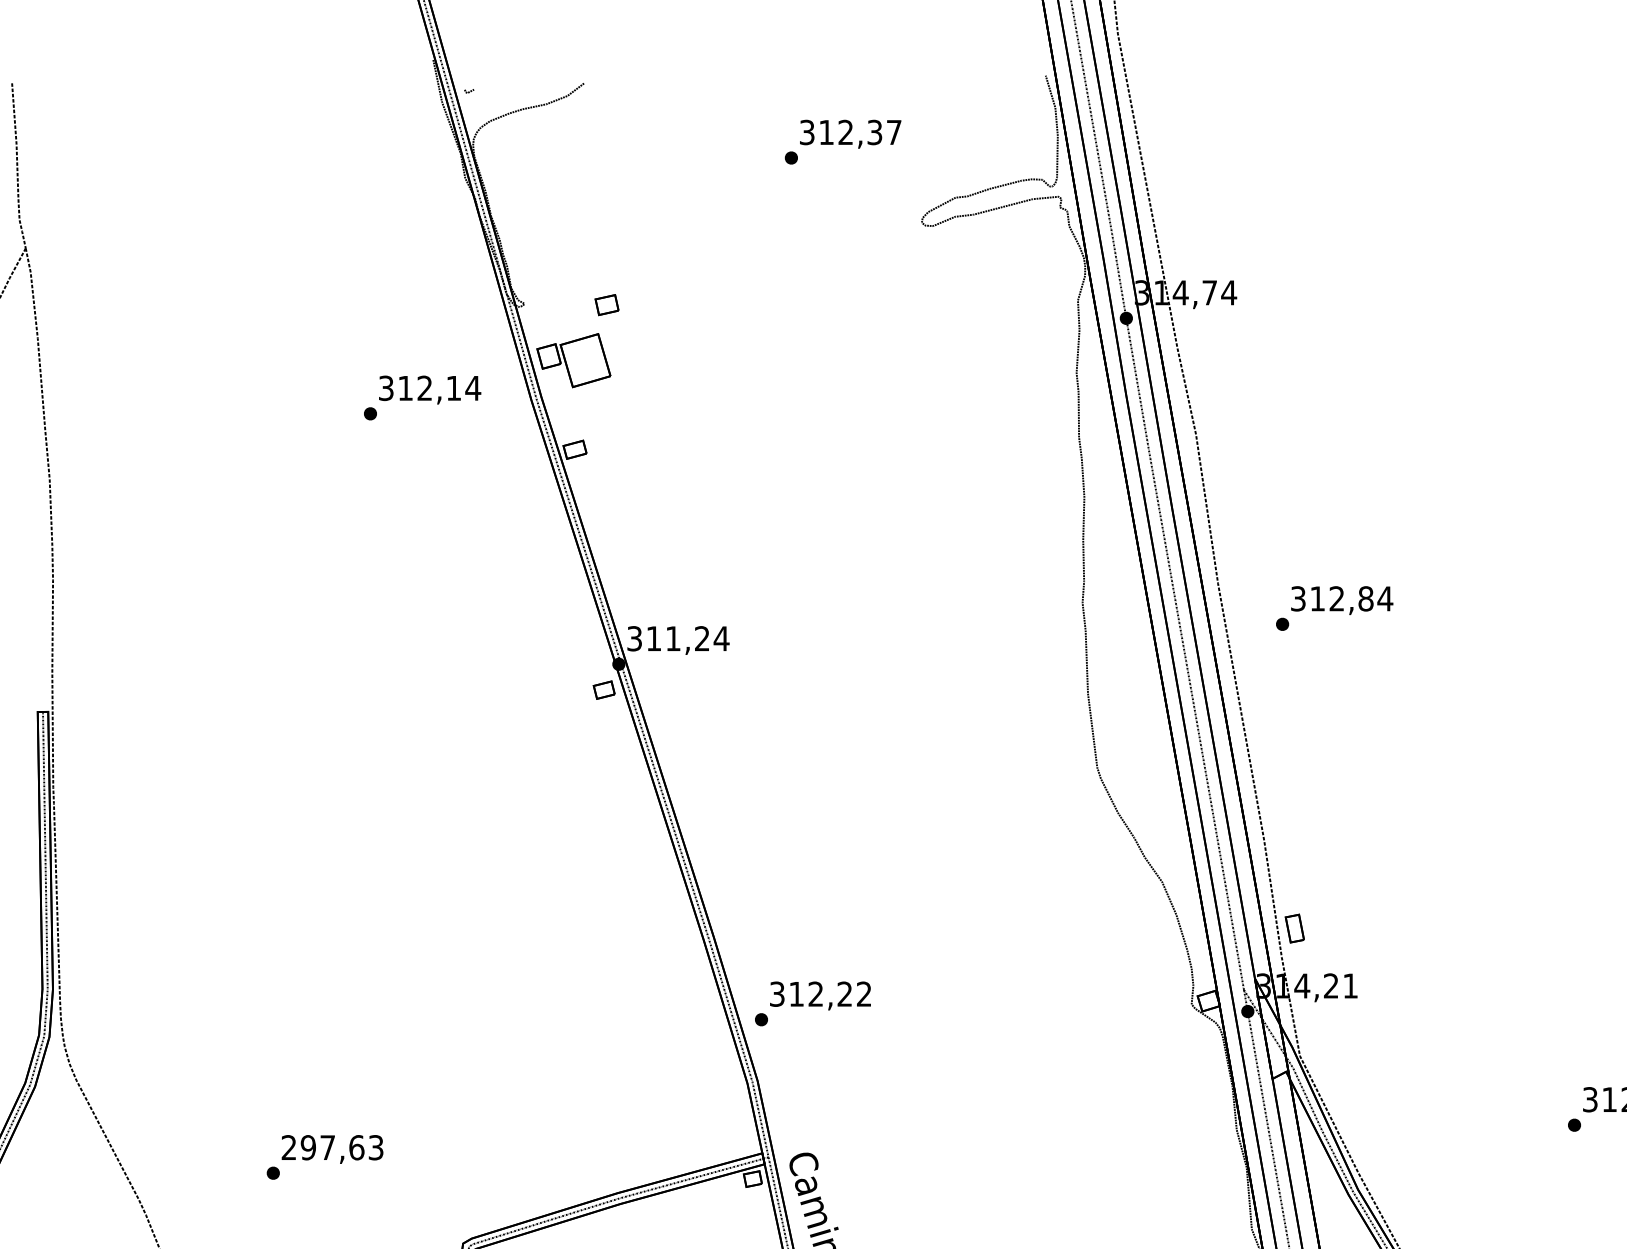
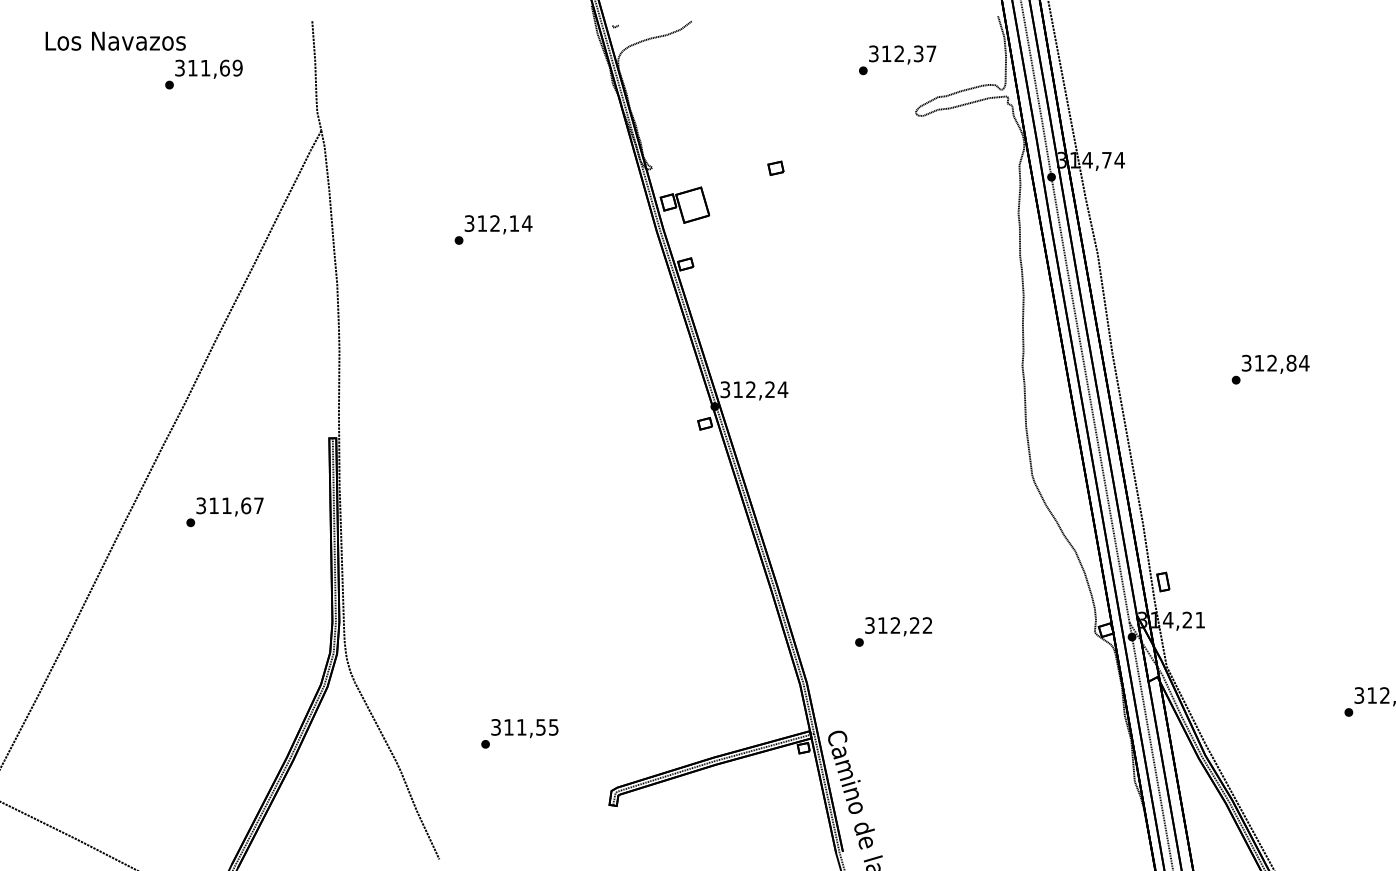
text: (842, 142) -> (897, 60), moved
part: (606, 303) -> (775, 167), moved
text: (422, 397) -> (493, 229), moved
text: (1334, 608) -> (1270, 369), moved
text: (672, 638) -> (750, 389), 311,24 -> 312,24
text: (812, 1003) -> (893, 631), moved
text: (331, 1147) -> (524, 727), 297,63 -> 311,55

